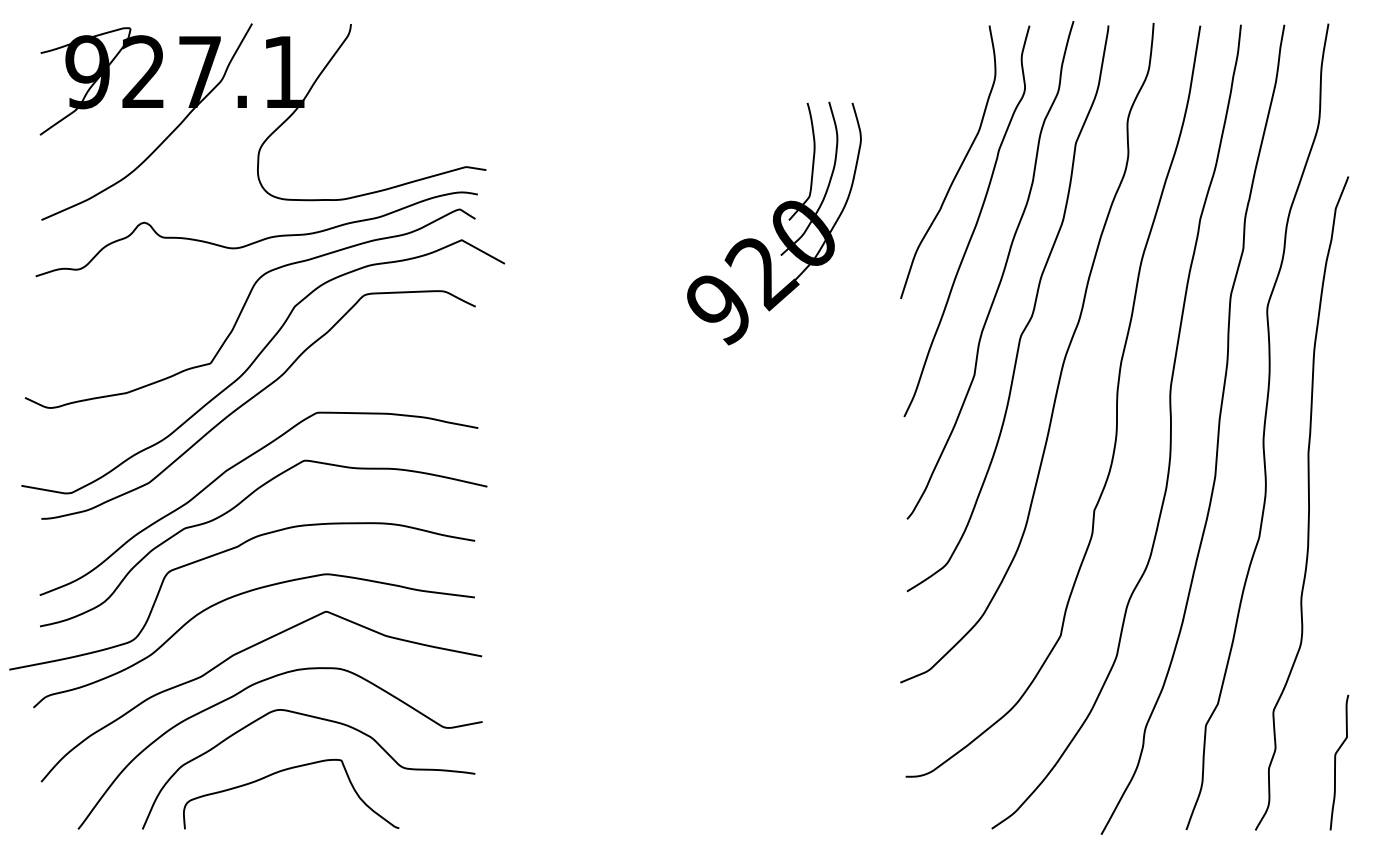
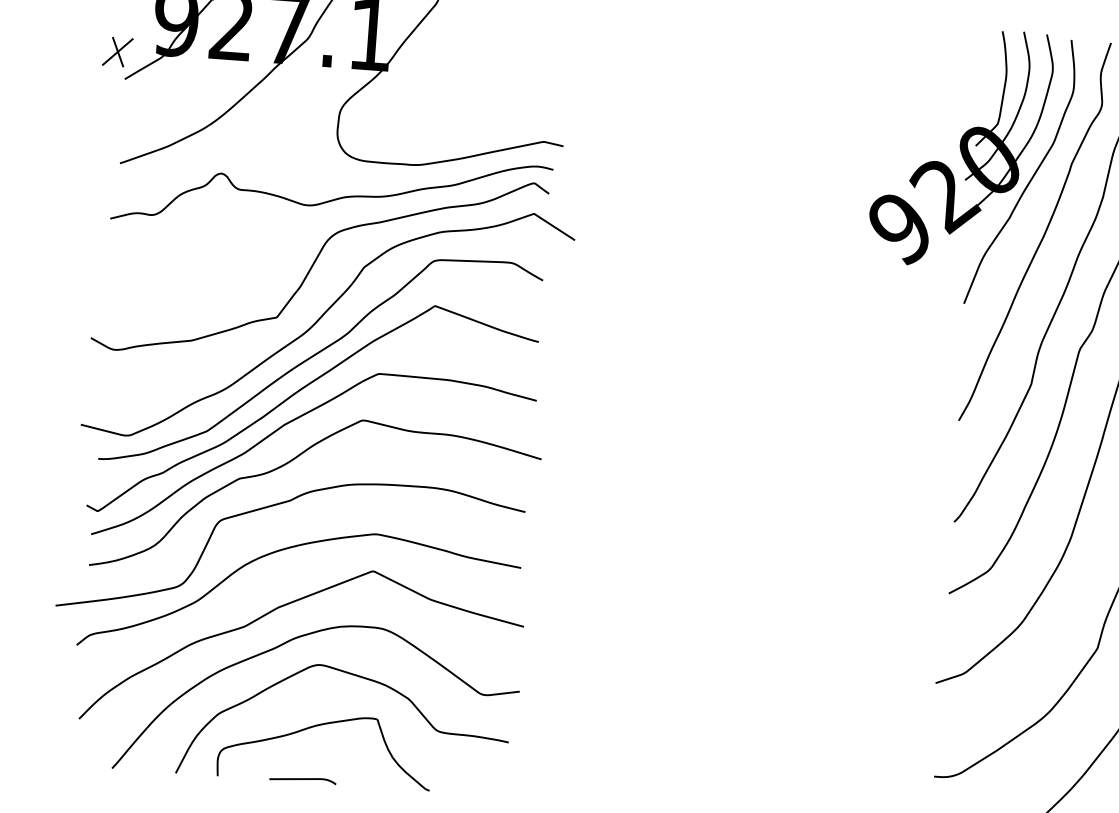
part: (31, 108) -> (118, 52), added
part: (774, 223) -> (961, 148), moved
curve: (240, 435) -> (301, 390), added
curve: (270, 826) -> (302, 779), added

